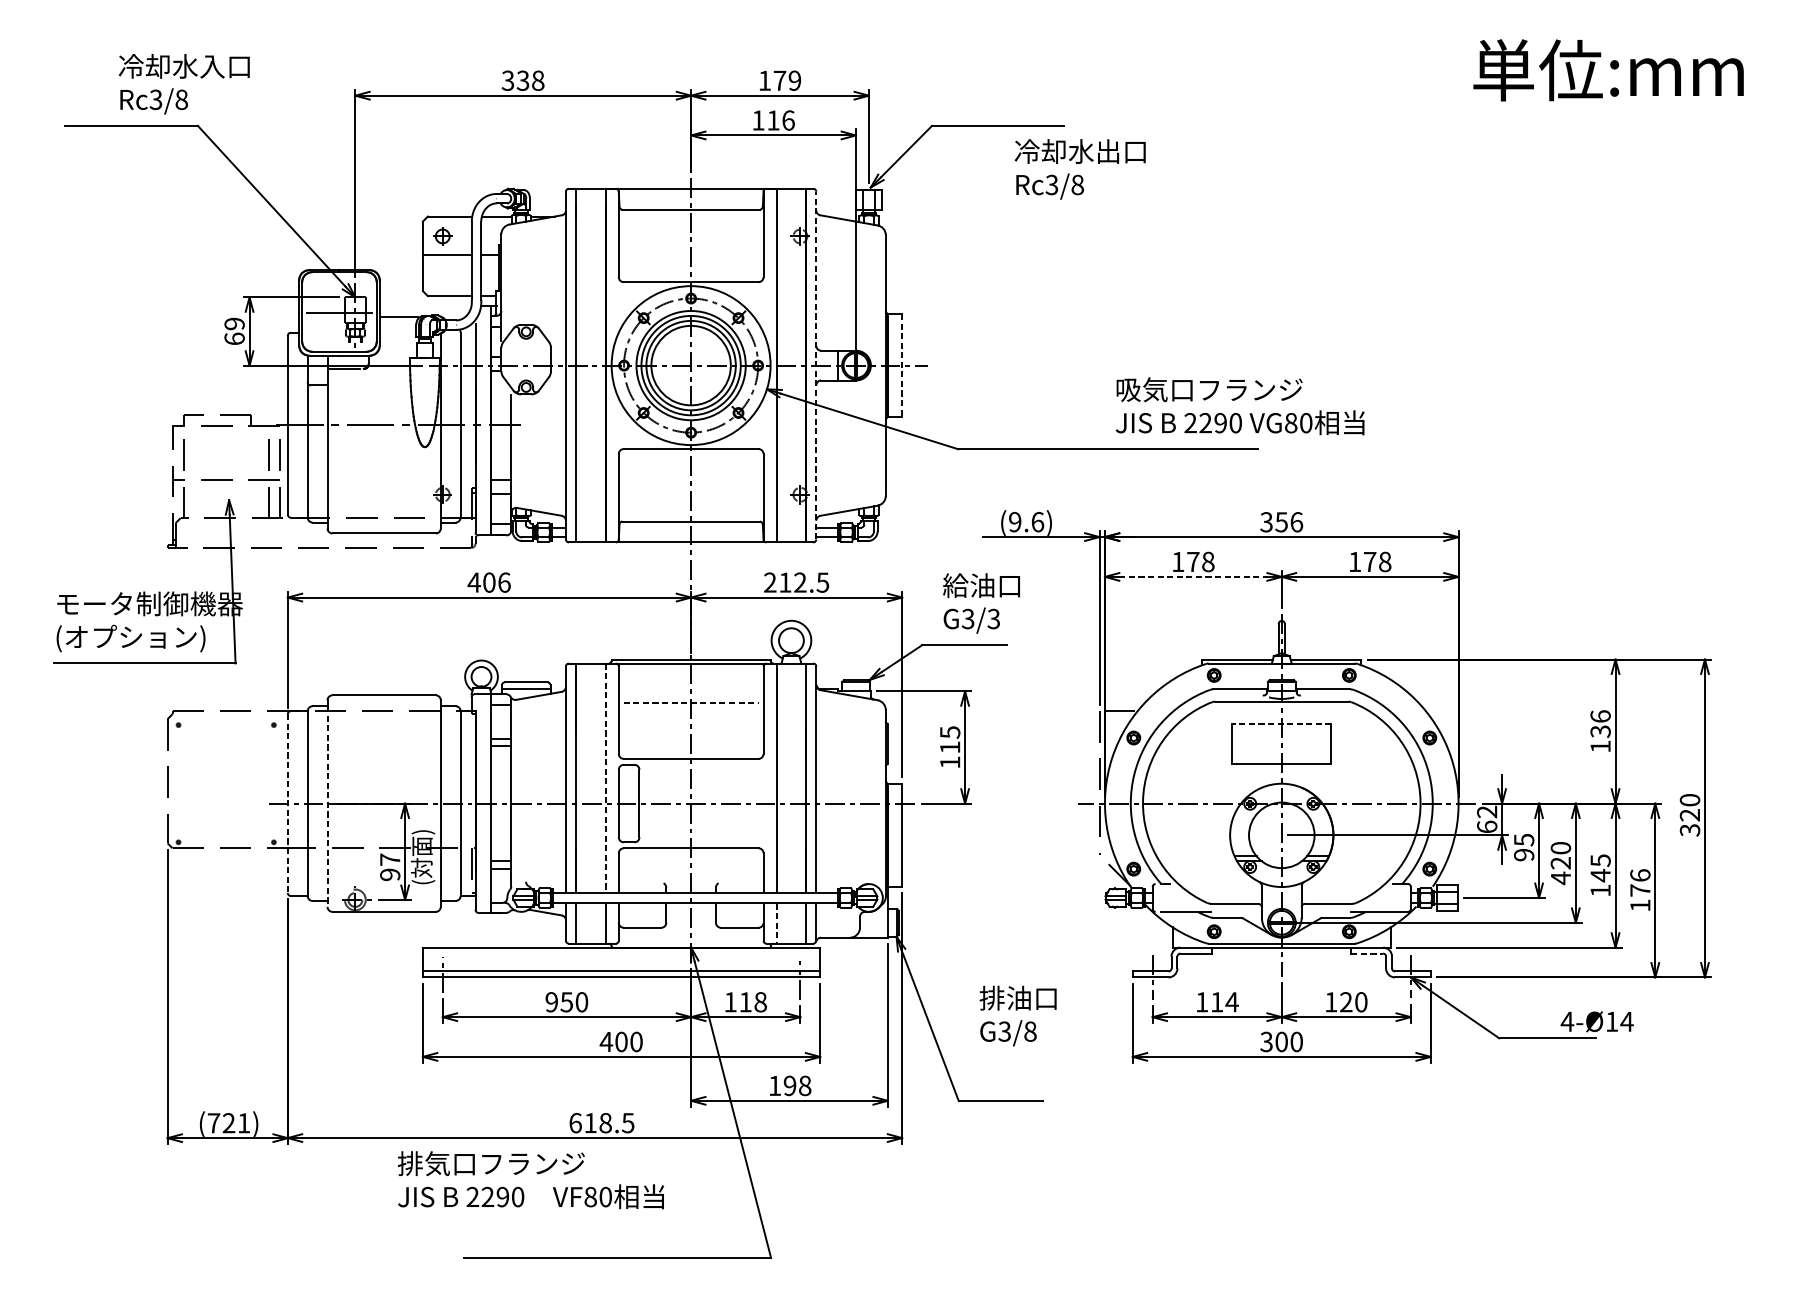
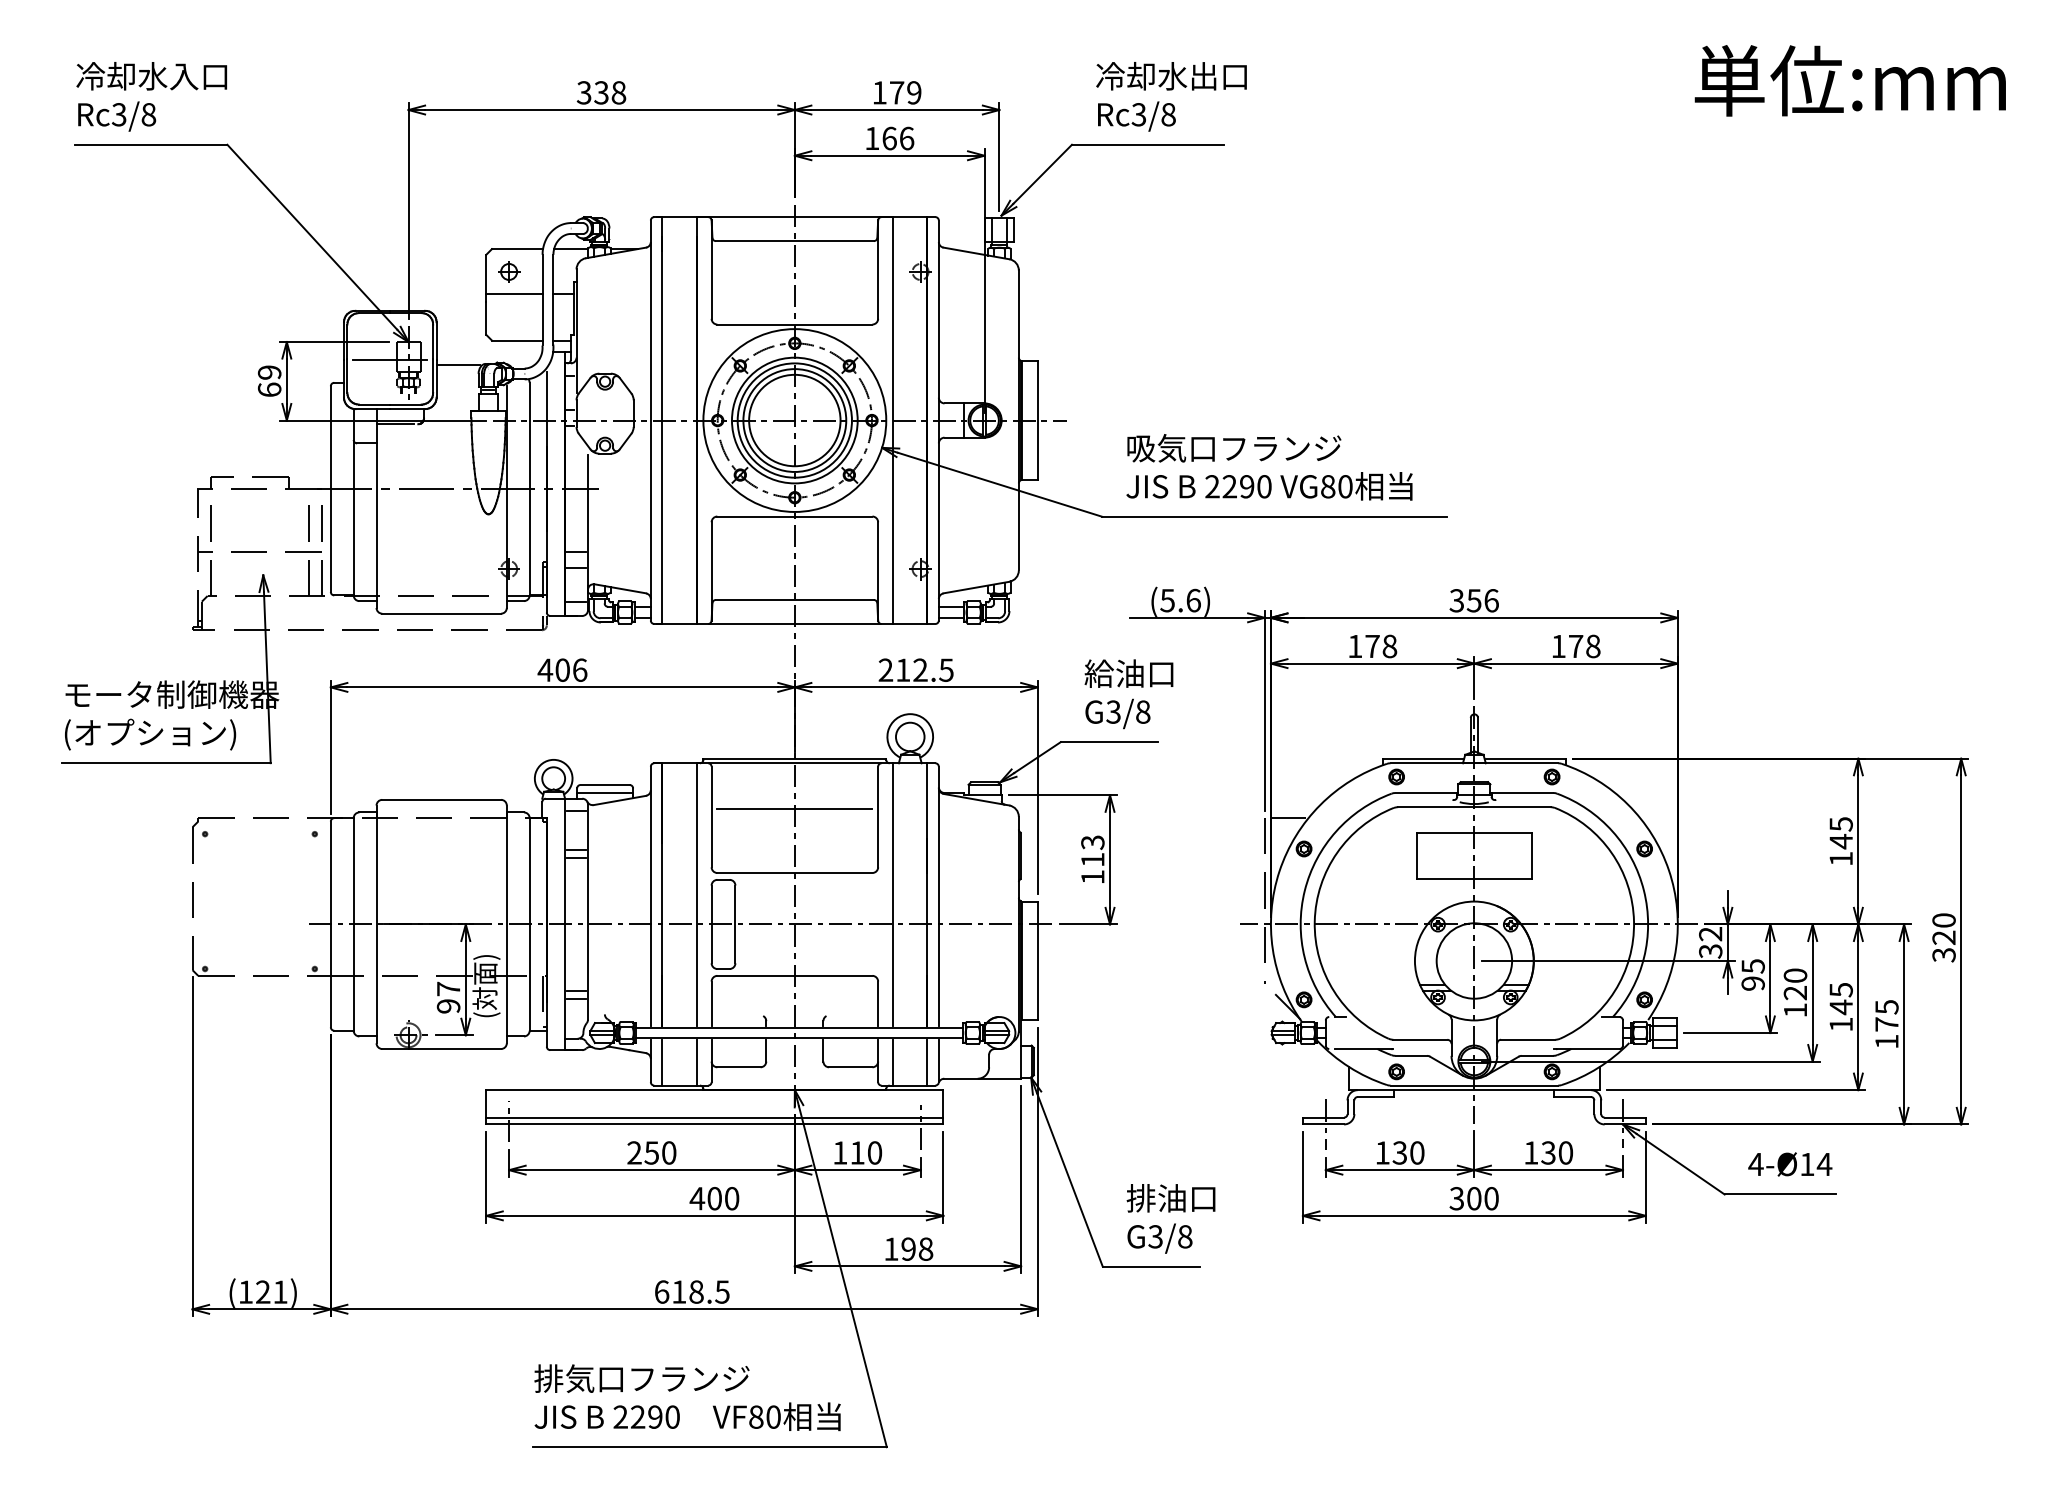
text: (184, 83) -> (151, 96), moved
text: (773, 120) -> (889, 138), 116 -> 166
text: (1080, 169) -> (1171, 96), moved
line: (815, 365) -> (938, 420), dashed -> solid
line: (902, 366) -> (1037, 421), dashed -> solid
text: (1240, 406) -> (1269, 467), moved
text: (1015, 522) -> (1167, 600), (9.6) -> (5.6)
line: (1194, 576) -> (1373, 663), dashed -> solid
text: (993, 618) -> (1142, 711), G3/3 -> G3/8
line: (690, 702) -> (794, 808), dashed -> solid
line: (1281, 724) -> (1473, 833), dashed -> solid
text: (1600, 724) -> (1840, 833), 136 -> 145
text: (949, 732) -> (1092, 842), 115 -> 113
line: (605, 777) -> (696, 894), dashed -> solid
line: (287, 803) -> (330, 924), dashed -> solid
line: (327, 807) -> (376, 928), dashed -> solid
text: (1487, 827) -> (1710, 951), 62 -> 32
text: (1639, 874) -> (1886, 1006), 176 -> 175
text: (1560, 878) -> (1795, 1010), 420 -> 120
line: (776, 923) -> (893, 1062), dashed -> solid
line: (1367, 954) -> (1573, 1097), dashed -> solid
text: (551, 1001) -> (634, 1152), 950 -> 250
text: (1224, 1001) -> (1408, 1152), 114 -> 130
text: (1346, 1001) -> (1548, 1152), 120 -> 130
text: (760, 1002) -> (874, 1153), 118 -> 110
text: (1017, 1015) -> (1170, 1218), moved
text: (1597, 1021) -> (1790, 1164), moved
text: (213, 1122) -> (245, 1291), (721) -> (121)
text: (530, 1180) -> (687, 1397), moved

